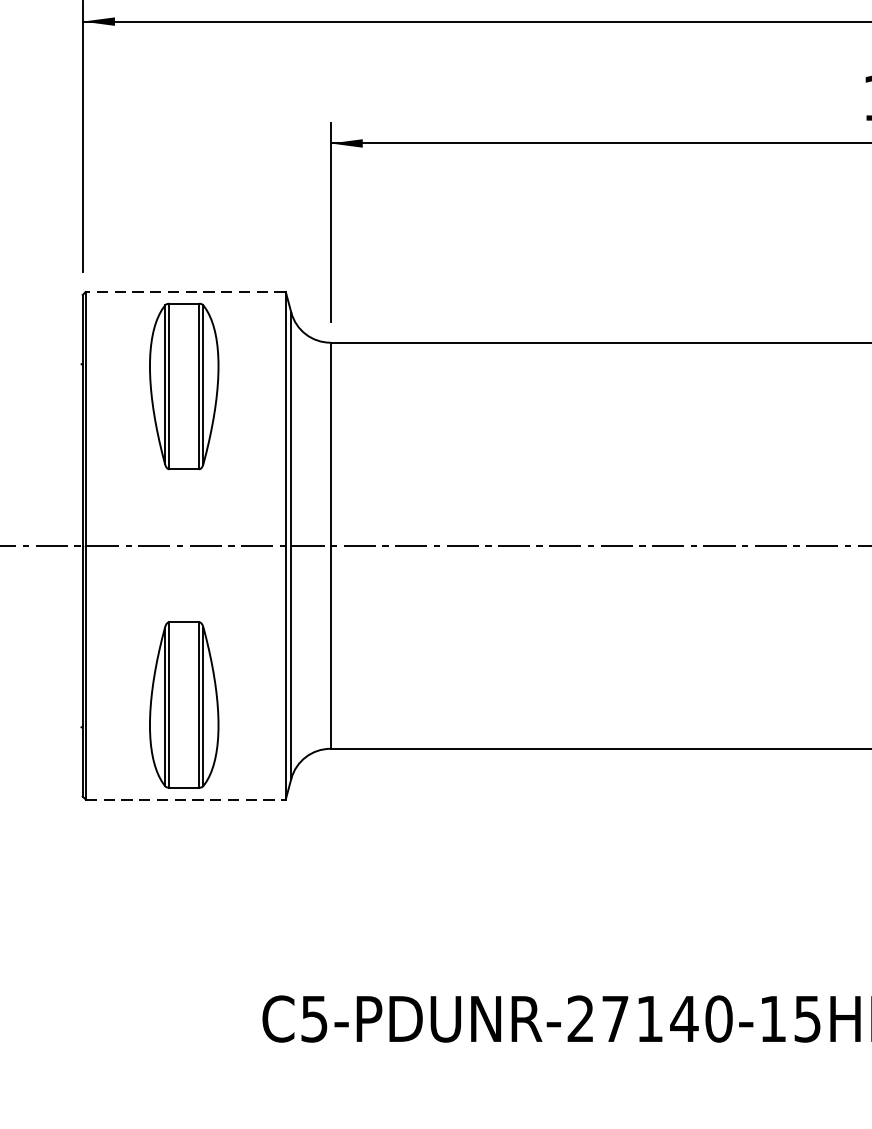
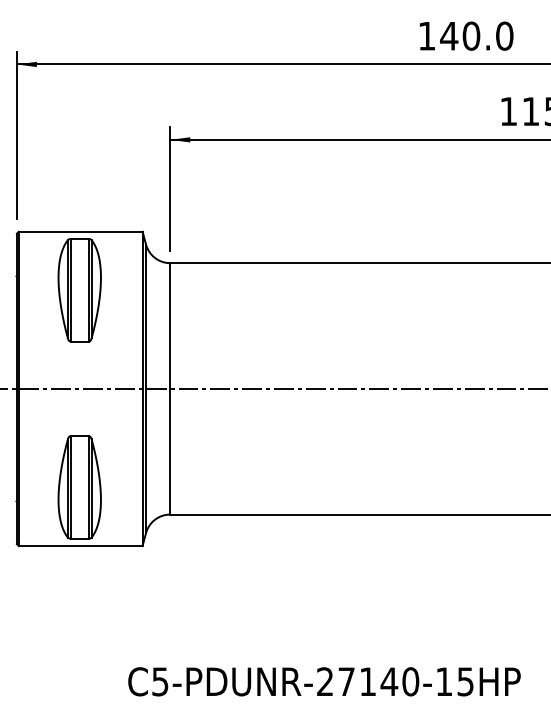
line: (185, 291) -> (80, 231), dashed -> solid
line: (185, 798) -> (80, 545), dashed -> solid

